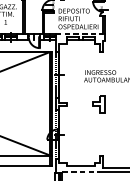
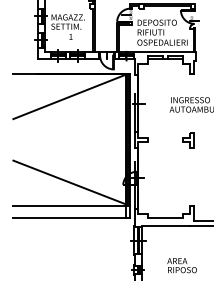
line: (79, 33) -> (163, 51), dashed -> solid
part: (99, 104) -> (188, 140), size x0.71
line: (80, 172) -> (165, 225), dashed -> solid

